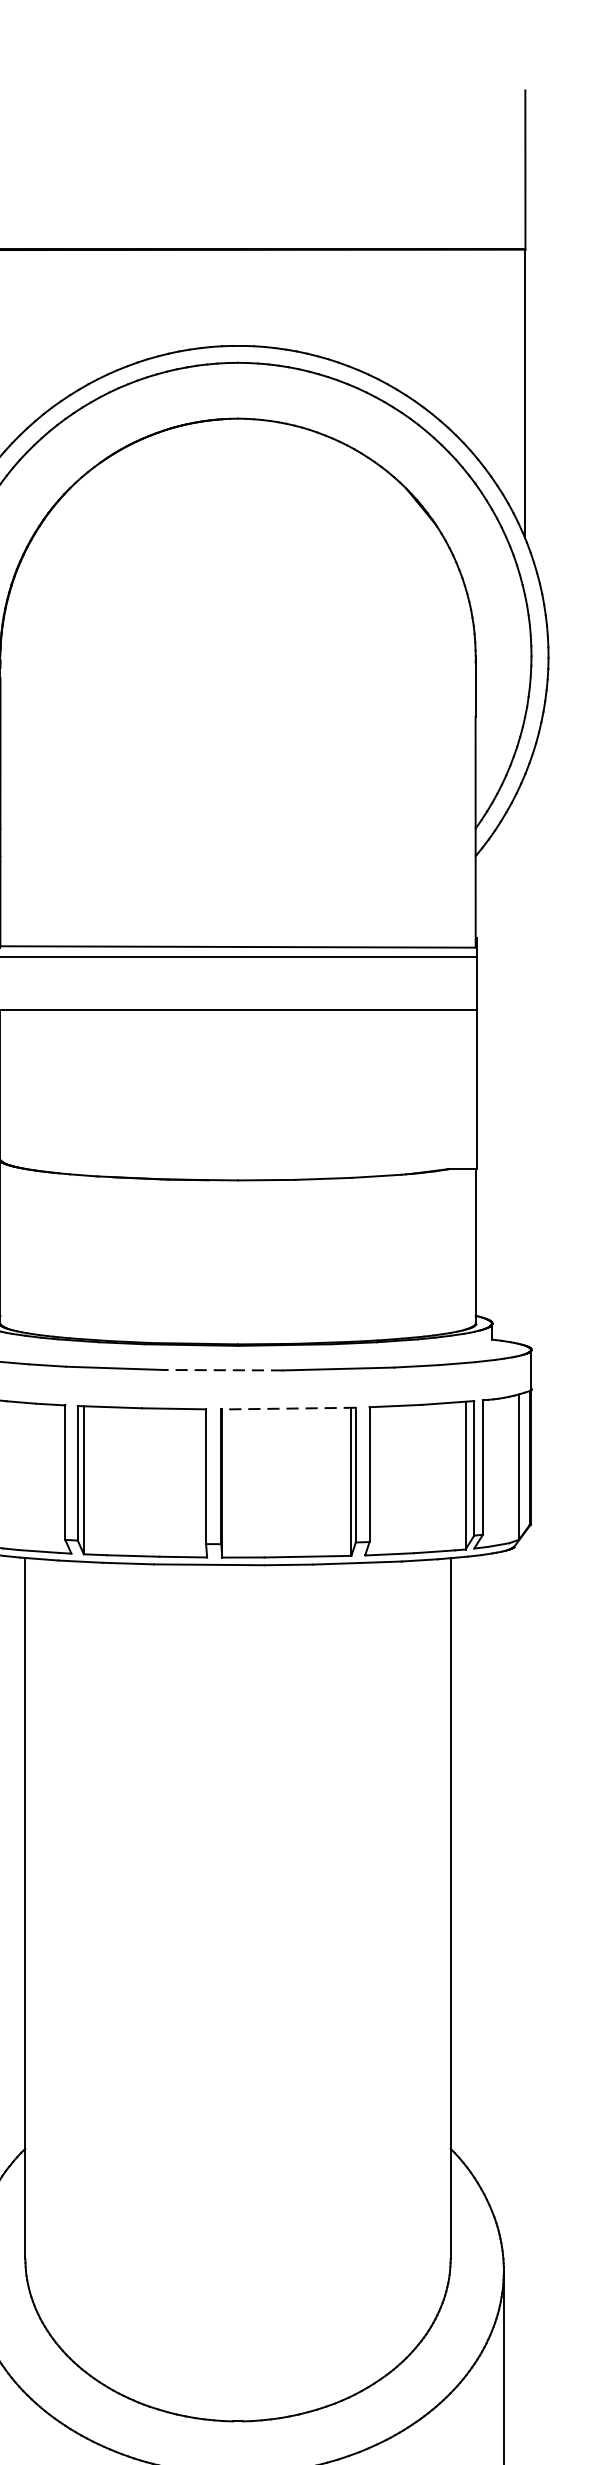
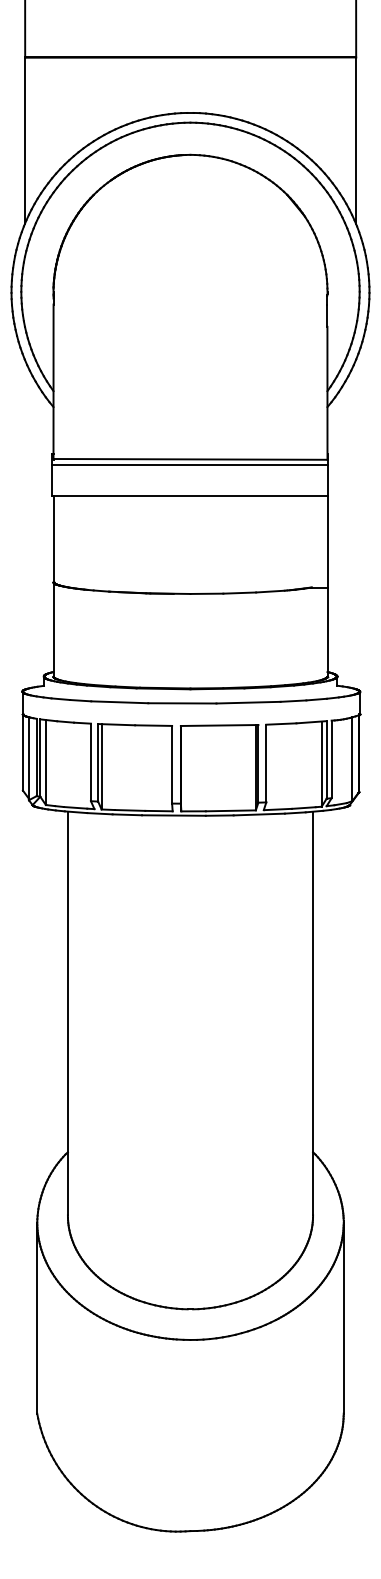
line: (222, 1370) -> (181, 703), dashed -> solid
line: (288, 1408) -> (219, 725), dashed -> solid

